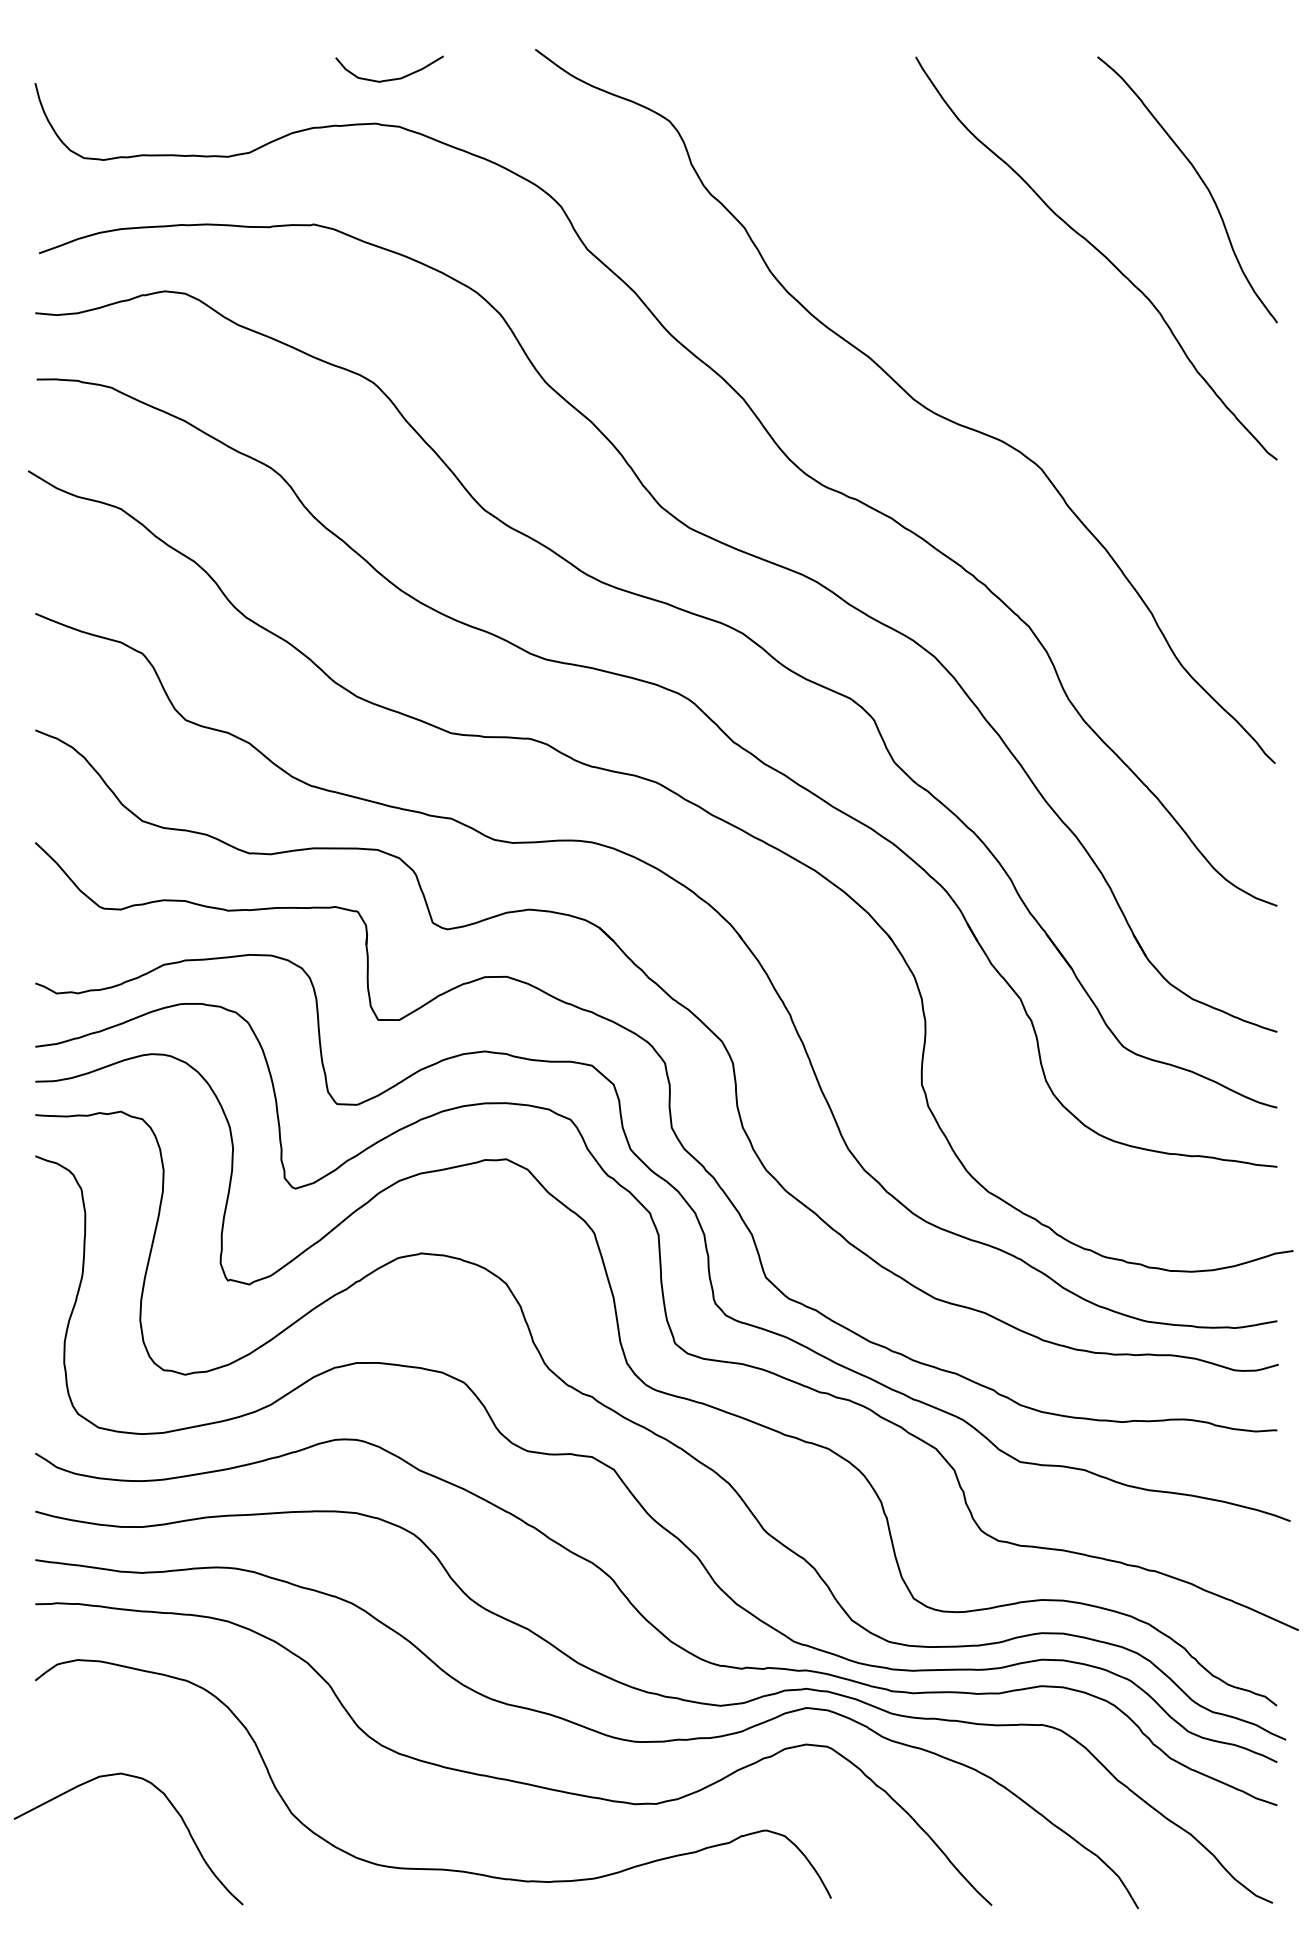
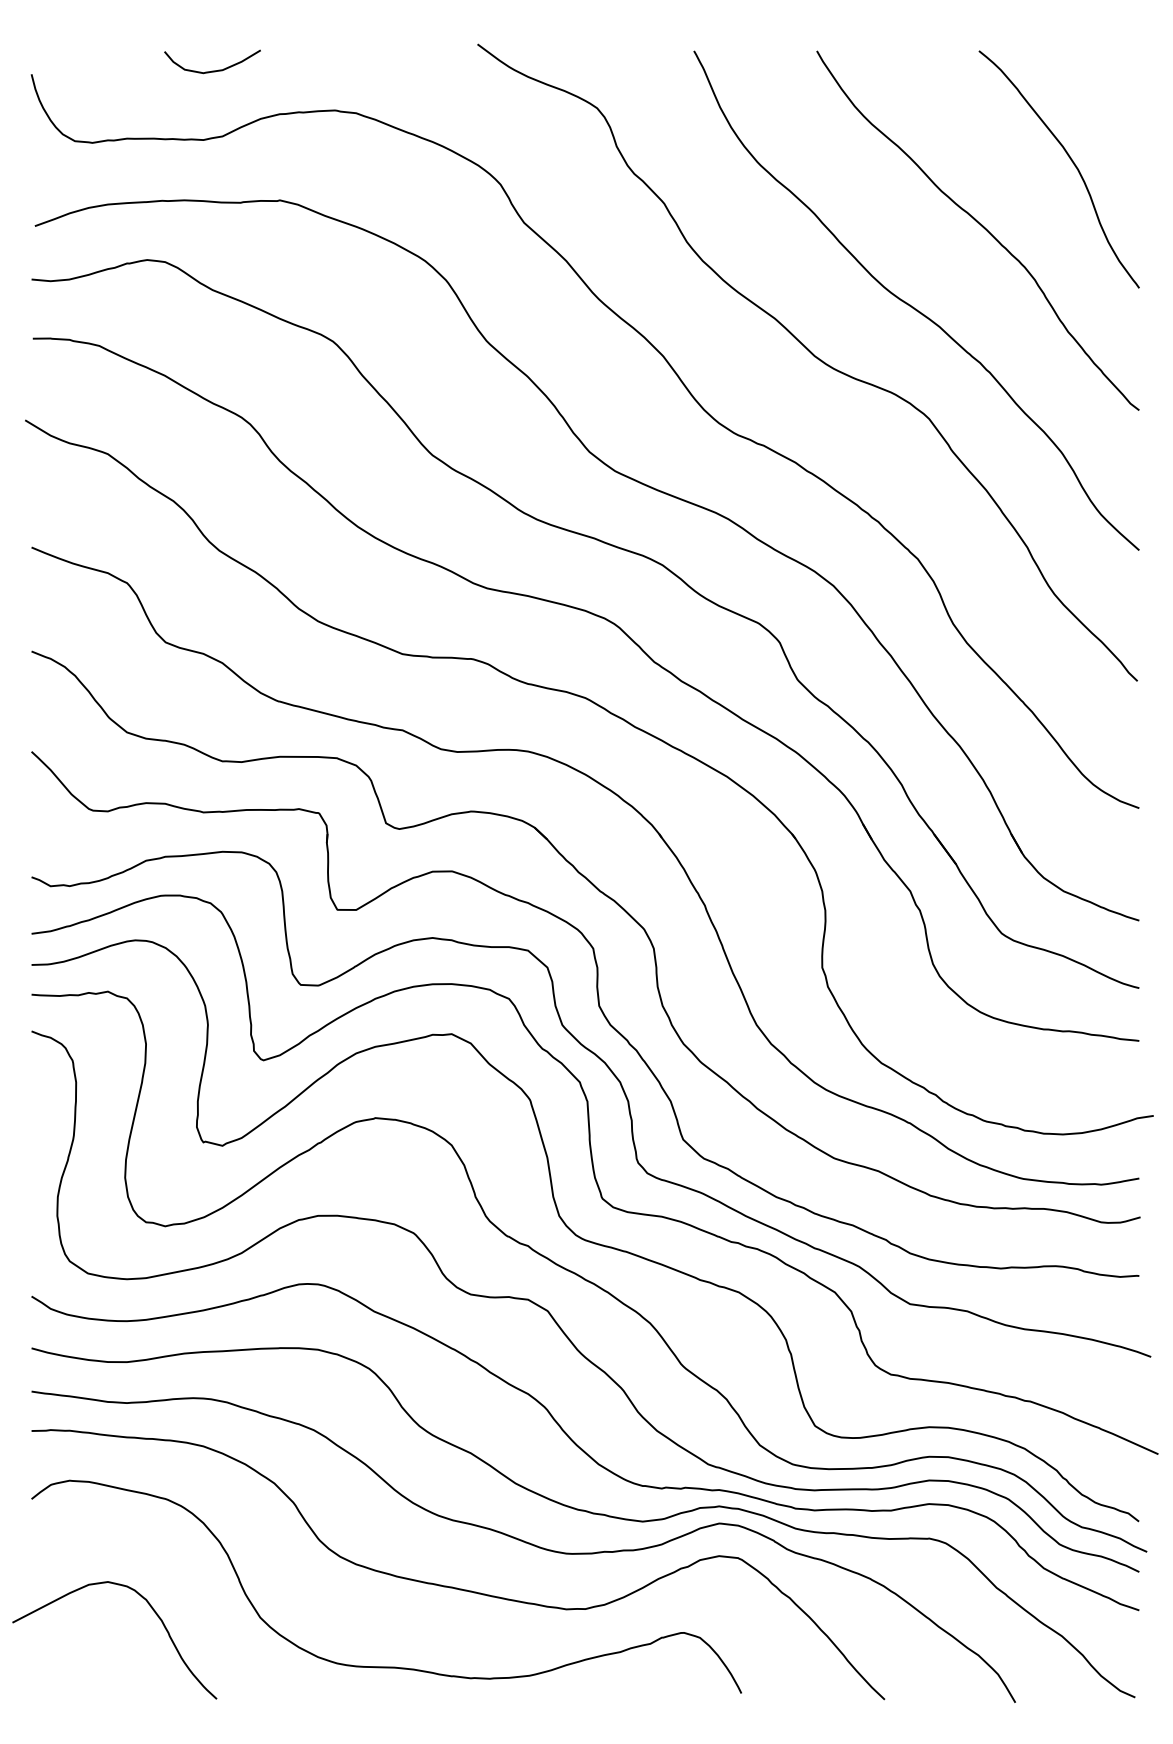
curve: (389, 78) -> (212, 70), moved
curve: (1024, 343) -> (913, 306), added

